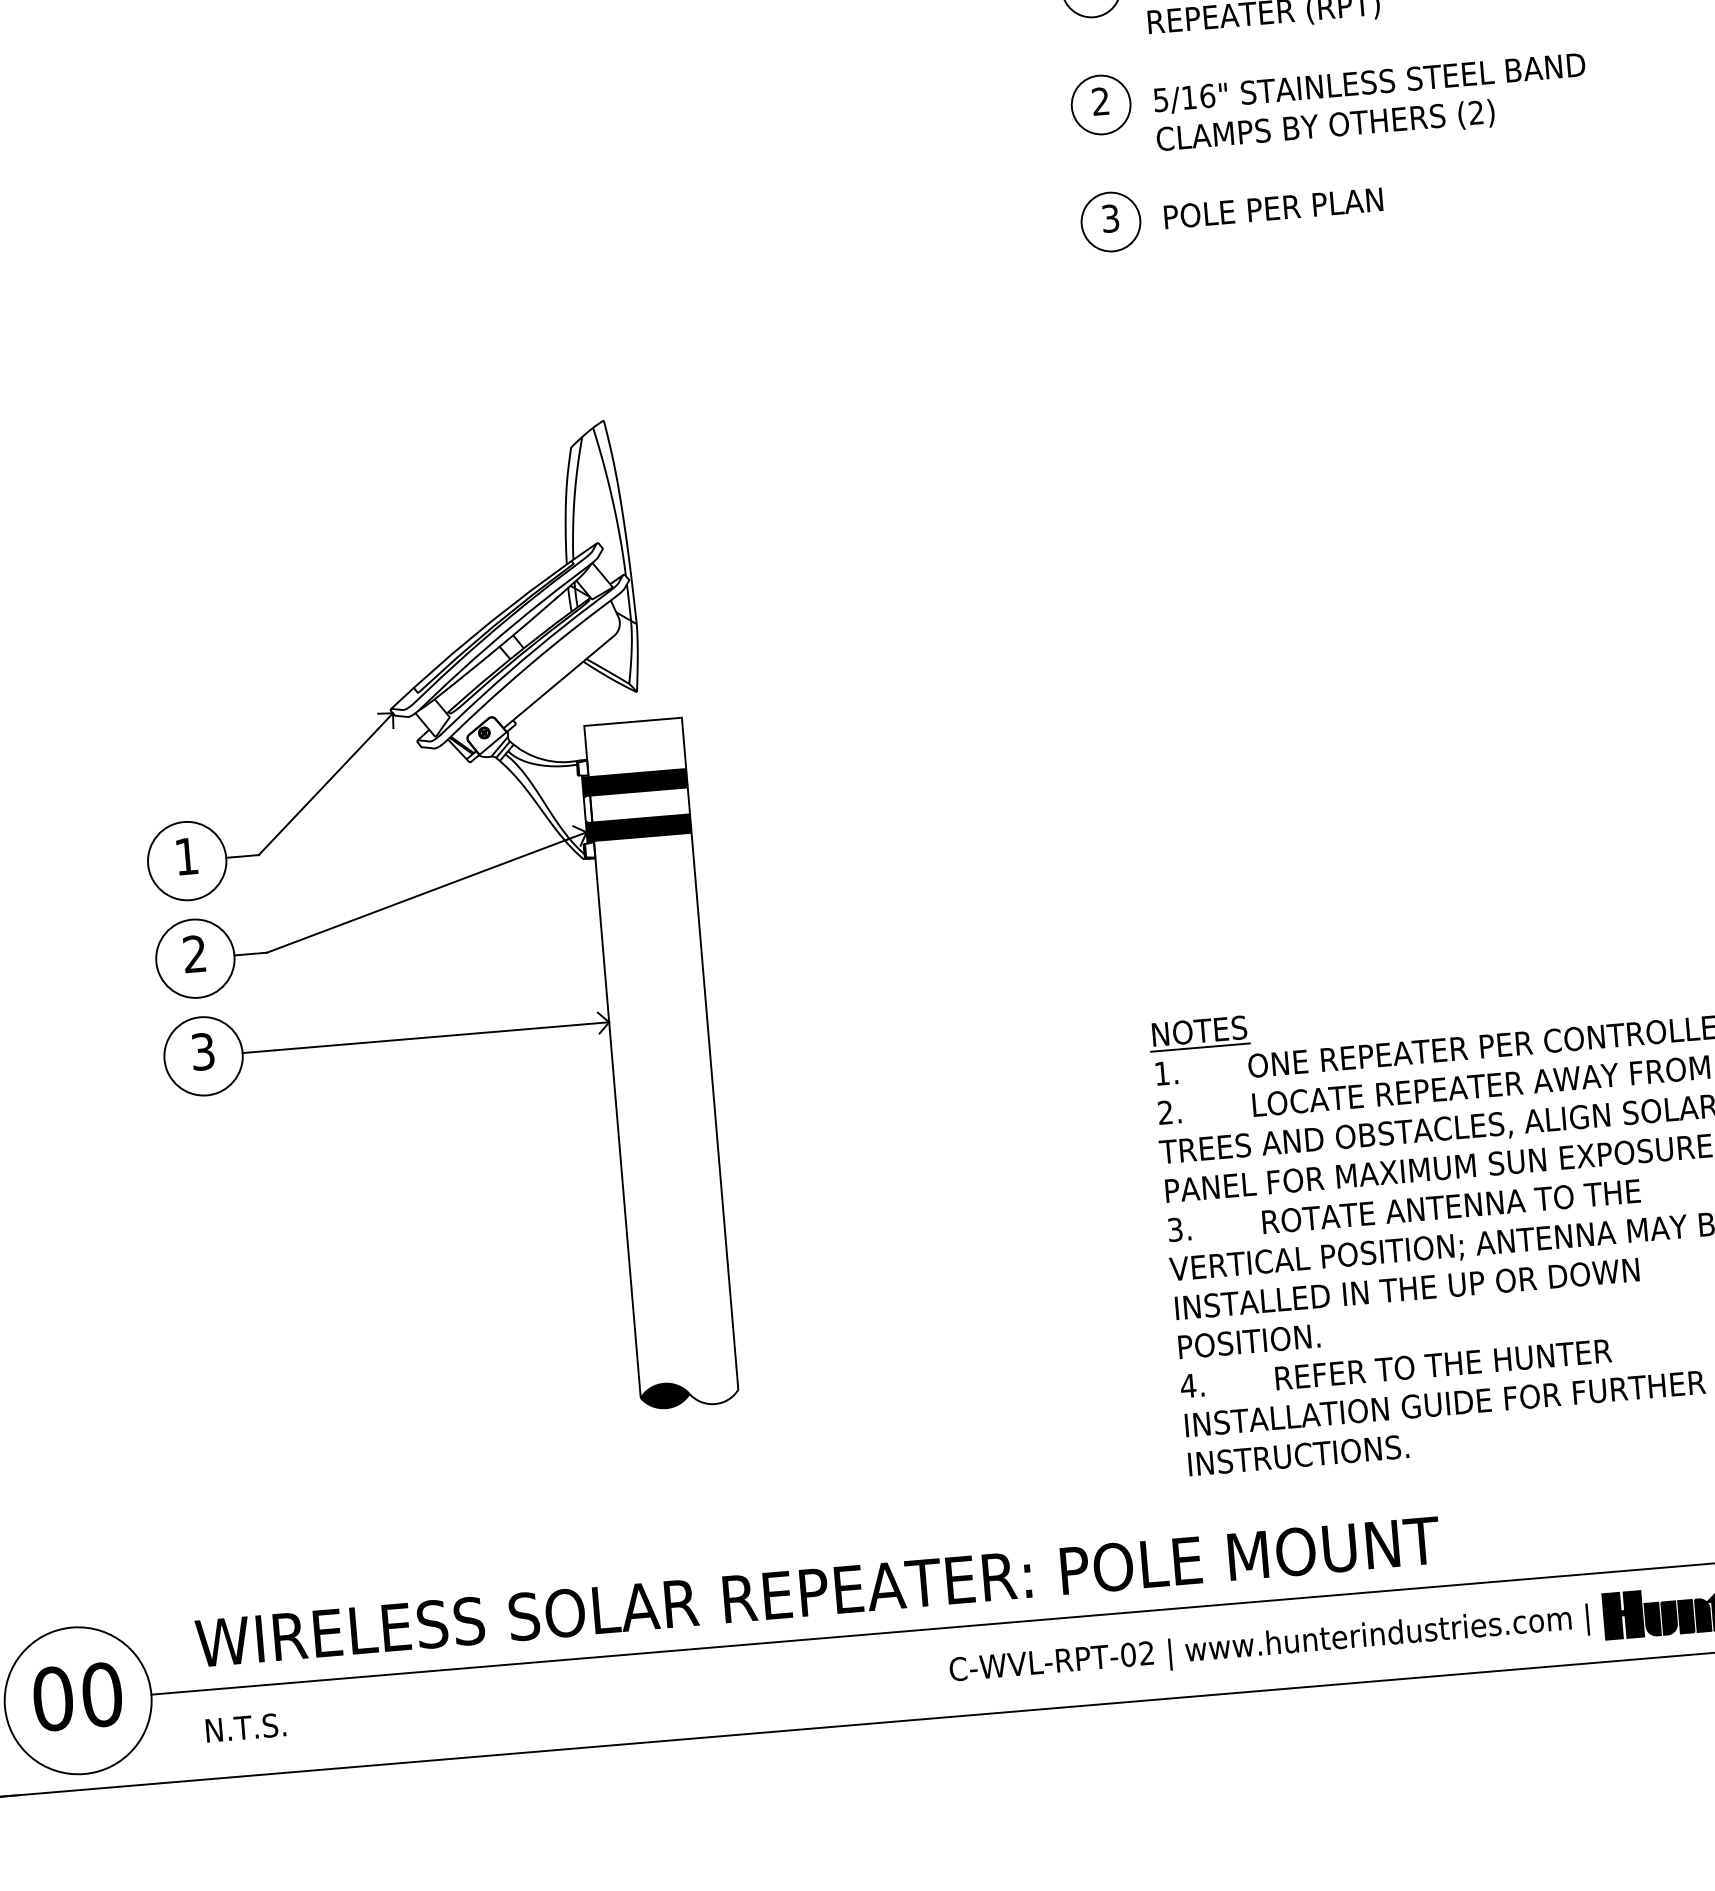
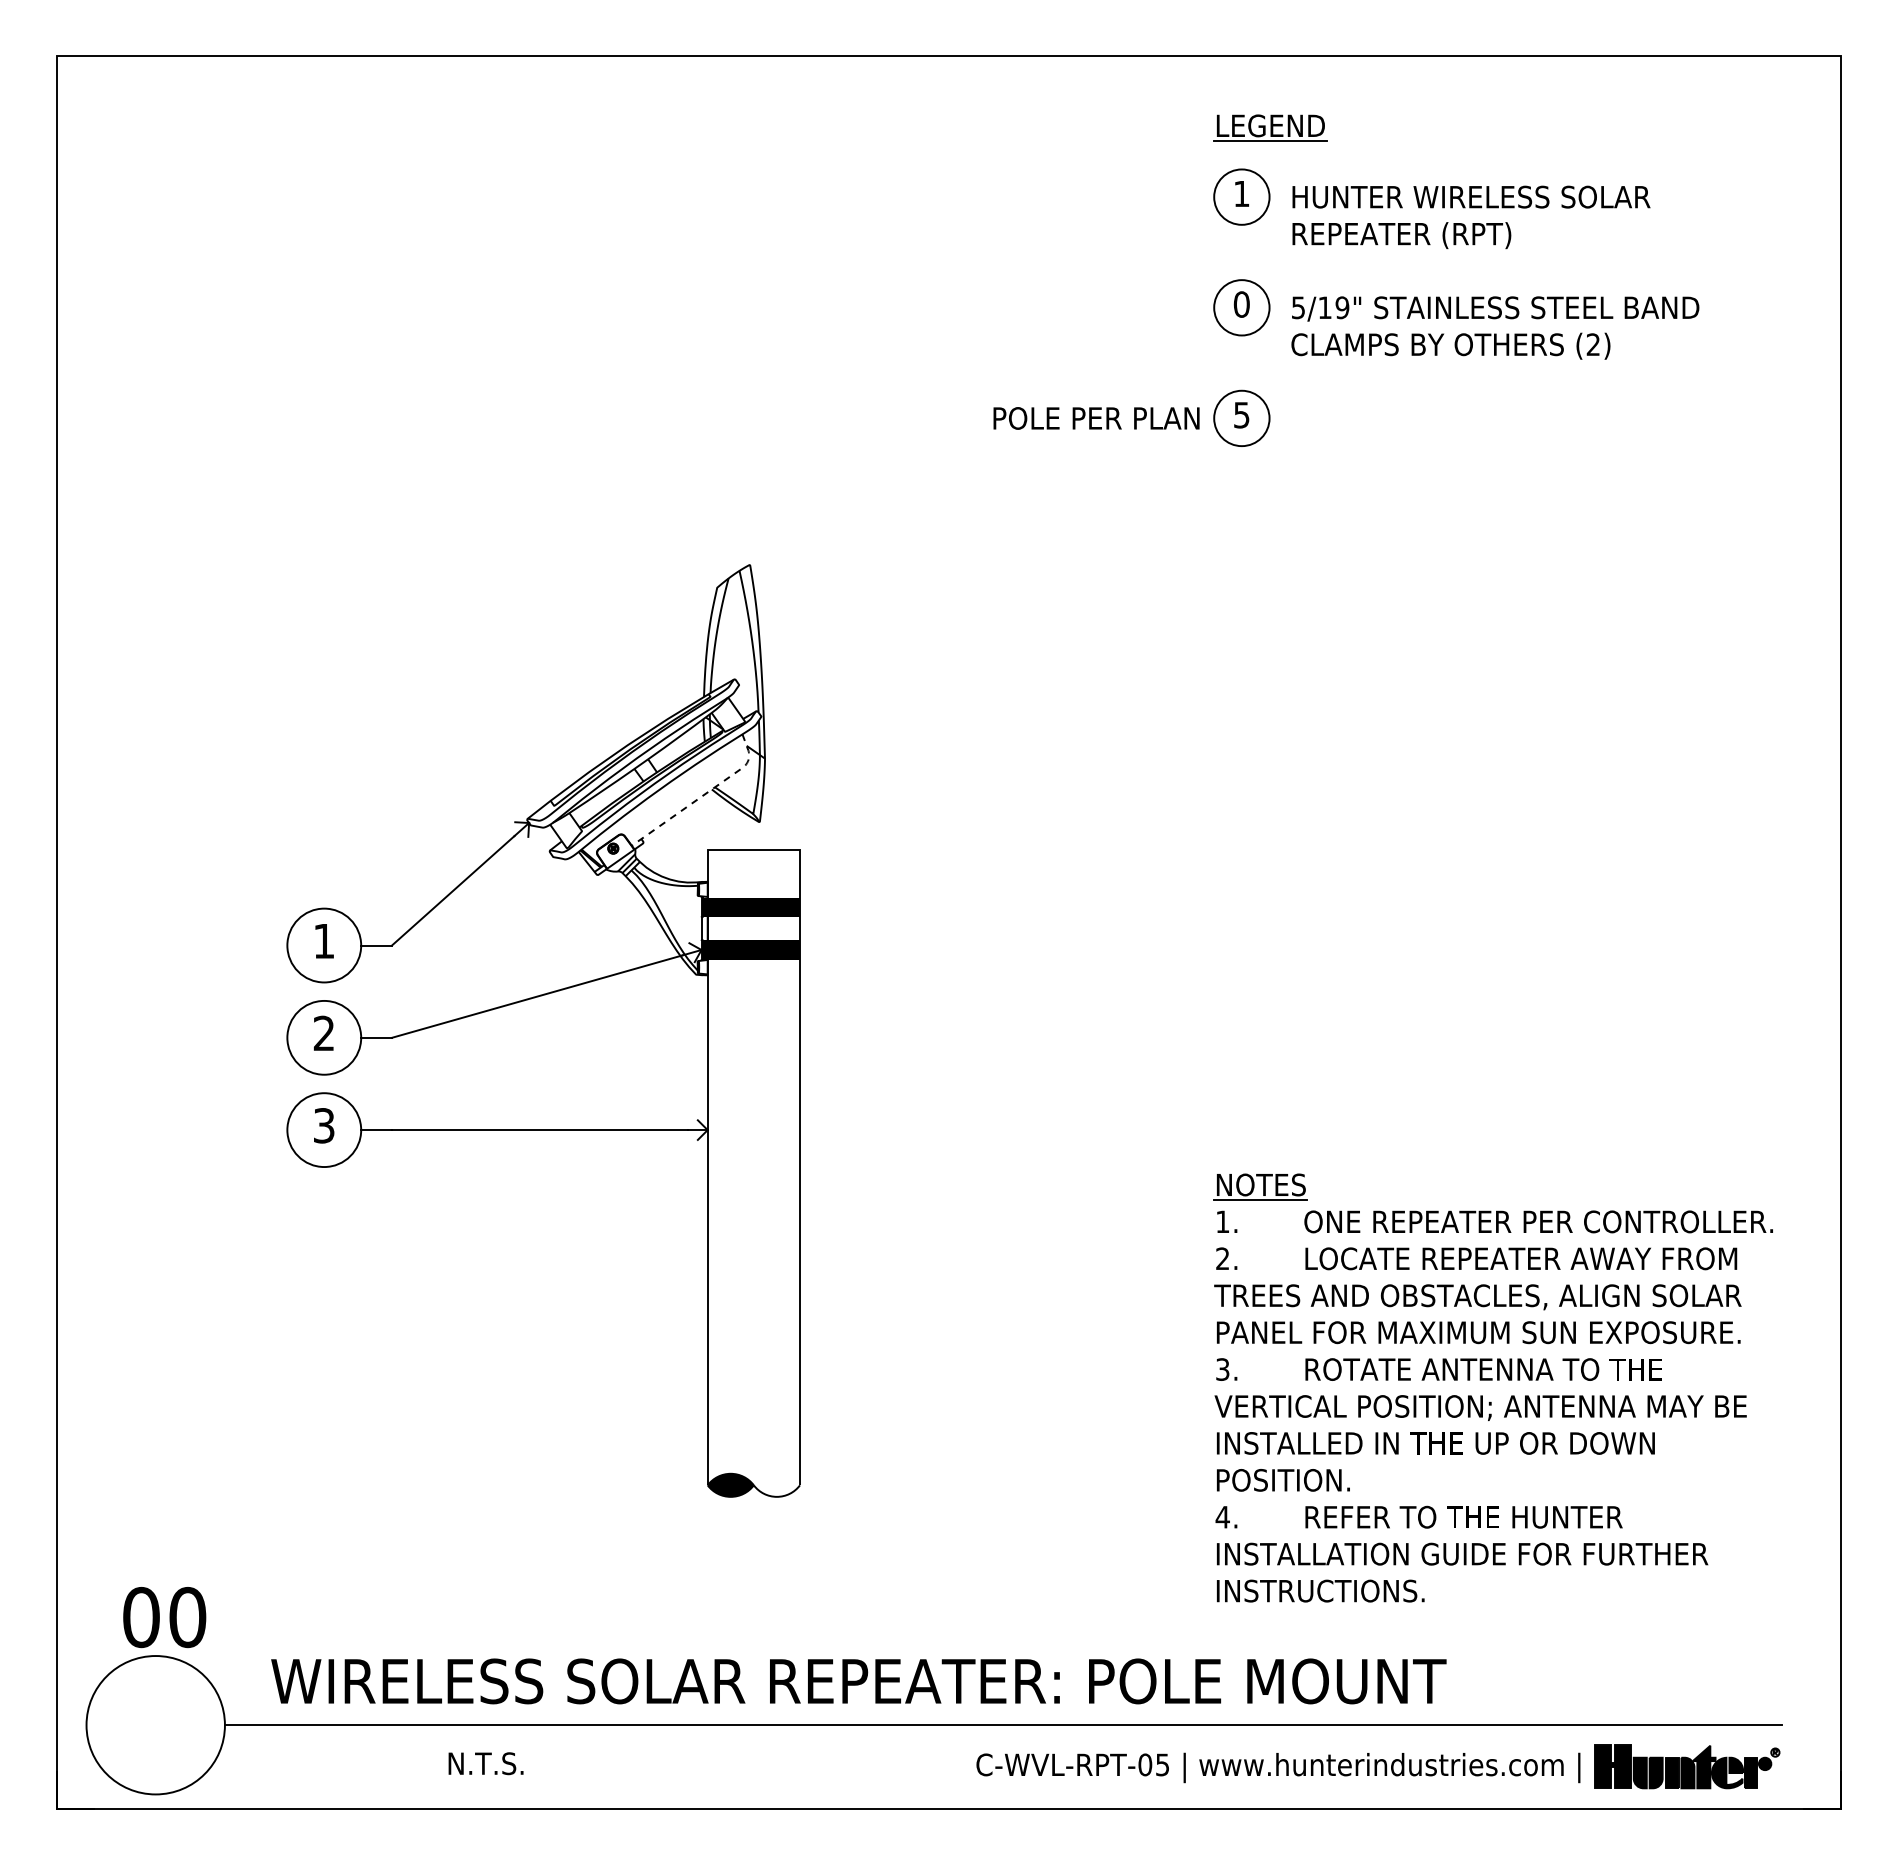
text: (1207, 95) -> (1342, 307), 5/16" -> 5/19"
text: (1100, 101) -> (1241, 304), 2 -> 0
text: (1273, 208) -> (1096, 418), moved
text: (1110, 217) -> (1241, 414), 3 -> 5
line: (578, 665) -> (707, 792), solid -> dashed
text: (1146, 1652) -> (1162, 1764), C-WVL-RPT-02 -> C-WVL-RPT-05
text: (77, 1696) -> (164, 1617), moved
text: (245, 1727) -> (485, 1763), moved

